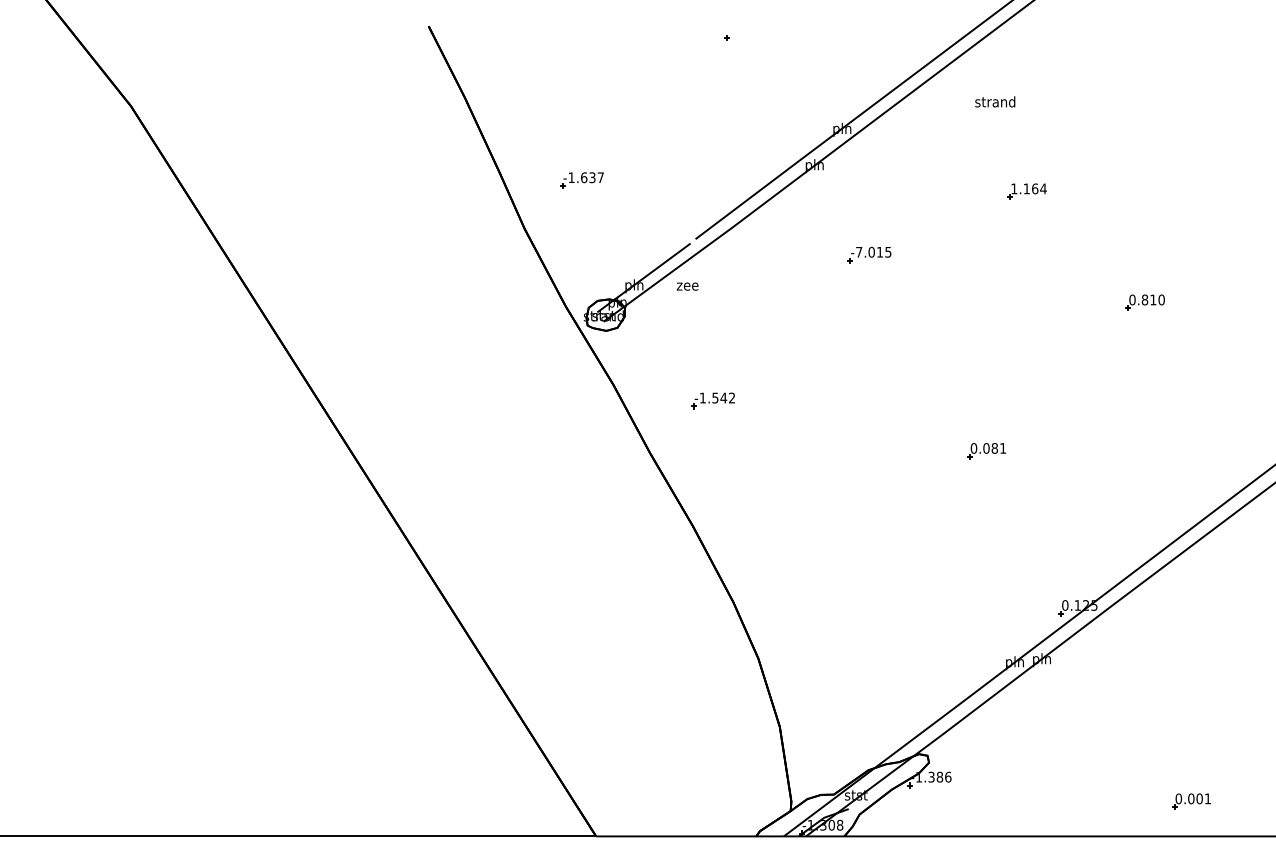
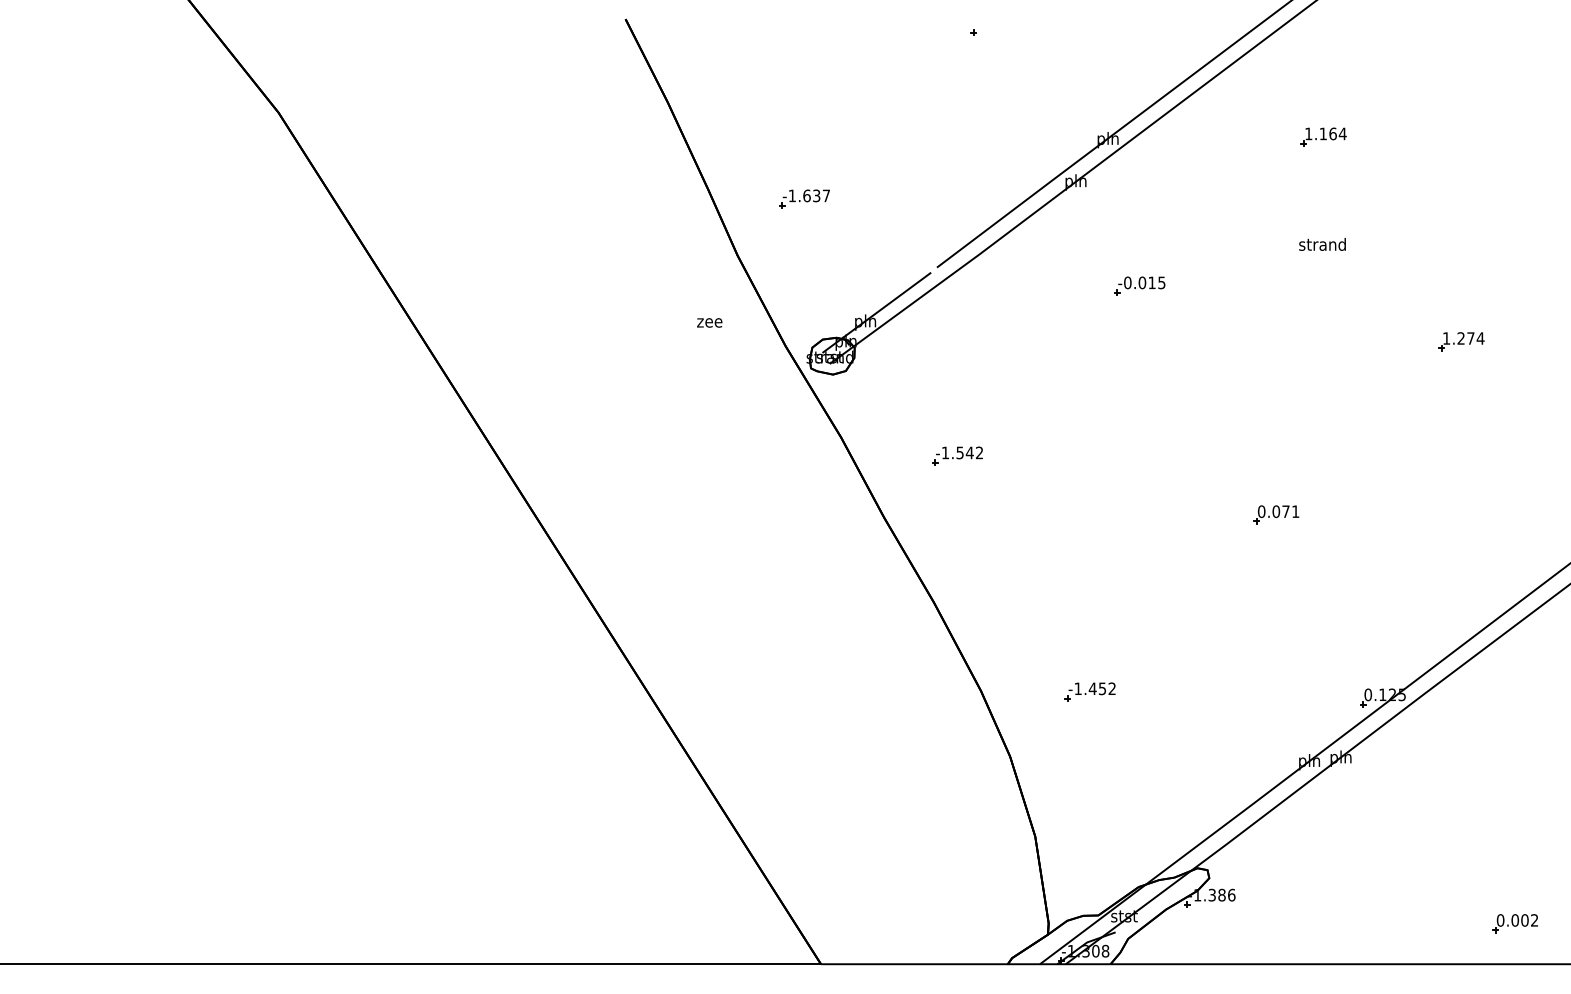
text: (995, 101) -> (1322, 244), moved
part: (1026, 191) -> (1323, 136), moved
text: (858, 251) -> (1127, 282), -7.015 -> -0.015
text: (687, 286) -> (709, 322), moved
text: (1146, 299) -> (1463, 338), 0.810 -> 1.274
text: (994, 448) -> (1285, 511), 0.081 -> 0.071
part: (826, 602) -> (1089, 691), added
text: (1207, 798) -> (1534, 920), 0.001 -> 0.002

